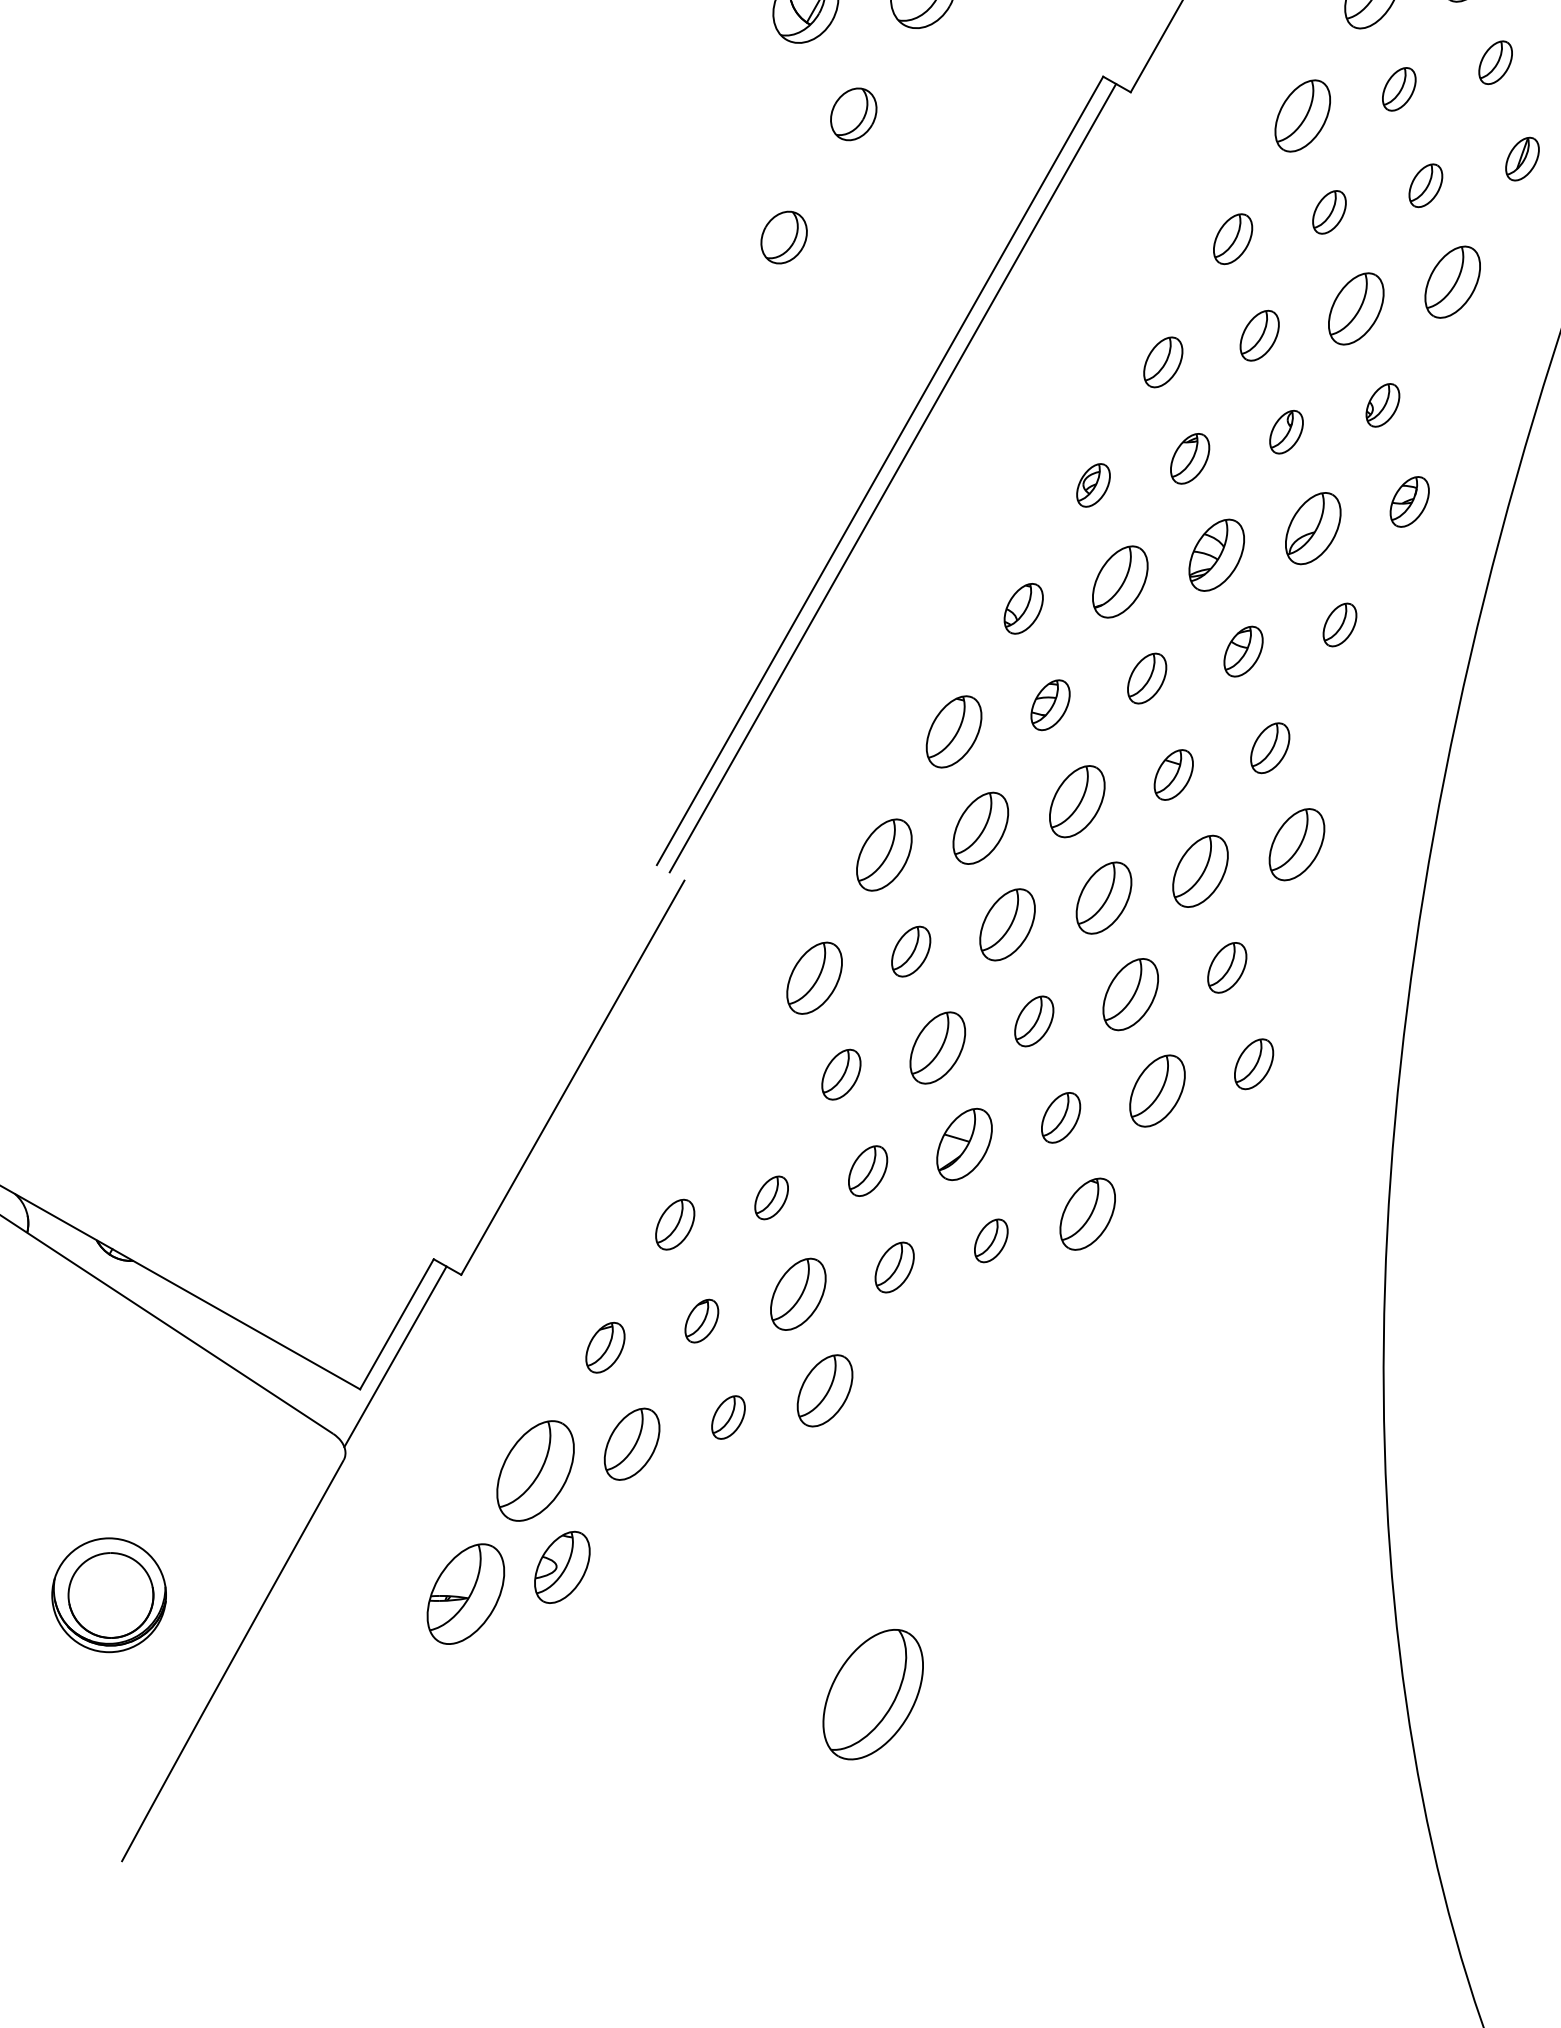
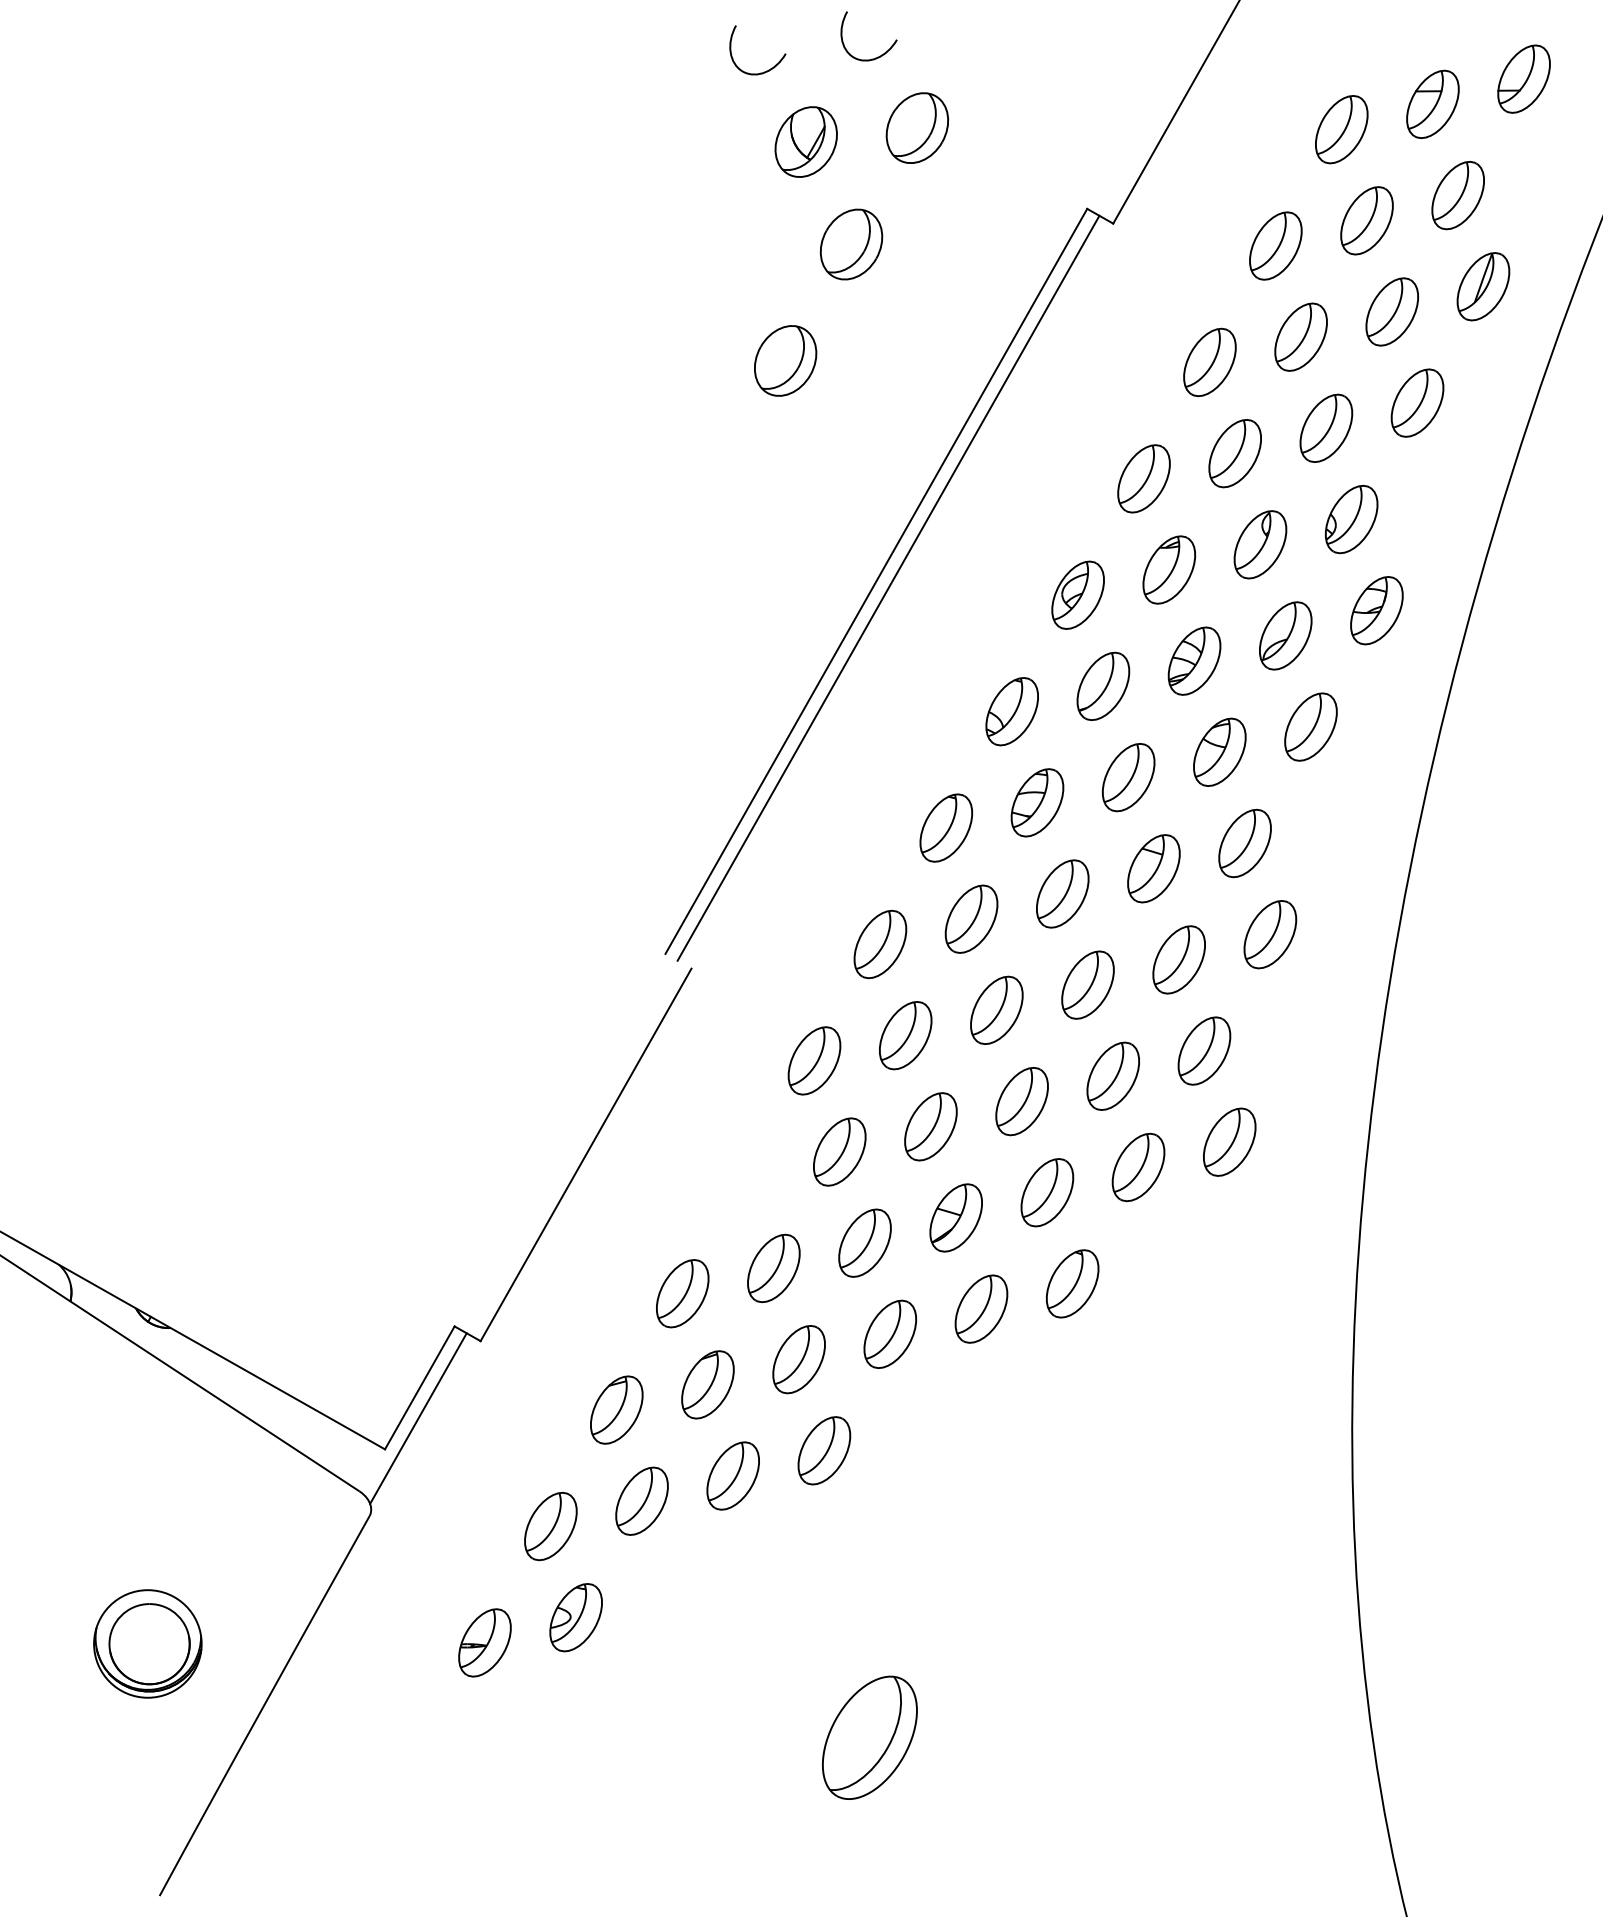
part: (1495, 62) -> (1457, 195), size x1.67
part: (1398, 88) -> (1366, 220), size x1.67
part: (853, 114) -> (851, 244), size x1.43
part: (1522, 158) -> (1483, 286), size x1.67
part: (1425, 185) -> (1391, 311), size x1.67
part: (1328, 211) -> (1300, 336), size x1.67
part: (783, 237) -> (785, 360), size x1.43
part: (1232, 239) -> (1209, 362), size x1.43
part: (1259, 335) -> (1234, 453), size x1.43
part: (1162, 361) -> (1143, 478), size x1.43
part: (1382, 405) -> (1351, 519), size x1.67
part: (1286, 431) -> (1260, 544), size x1.67
part: (1190, 458) -> (1169, 569), size x1.43
part: (1092, 484) -> (1077, 594), size x1.67
part: (1409, 501) -> (1376, 610), size x1.43
part: (1023, 608) -> (1011, 711), size x1.43
part: (1339, 624) -> (1310, 726), size x1.67
part: (1243, 650) -> (1219, 751), size x1.43
part: (1146, 678) -> (1128, 777), size x1.43
part: (1050, 704) -> (1037, 802), size x1.43
part: (1269, 748) -> (1244, 843), size x1.43
part: (1173, 774) -> (1153, 868), size x1.43
part: (910, 951) -> (905, 1035), size x1.43
part: (1227, 967) -> (1204, 1050), size x1.43
part: (1033, 1021) -> (1021, 1101), size x1.43
part: (1253, 1063) -> (1229, 1141), size x1.43
part: (841, 1074) -> (839, 1151), size x1.43
part: (1061, 1117) -> (1047, 1192), size x1.43
part: (867, 1170) -> (864, 1242), size x1.43
part: (771, 1197) -> (773, 1268), size x1.67
part: (674, 1224) -> (682, 1293), size x1.43
part: (991, 1240) -> (981, 1308), size x1.67
part: (893, 1266) -> (889, 1333), size x1.43
part: (701, 1320) -> (707, 1384), size x1.67
part: (605, 1347) -> (616, 1409), size x1.43
part: (727, 1417) -> (732, 1475), size x1.67
part: (535, 1470) -> (550, 1526), size x0.71
part: (465, 1593) -> (484, 1642), size x0.71

